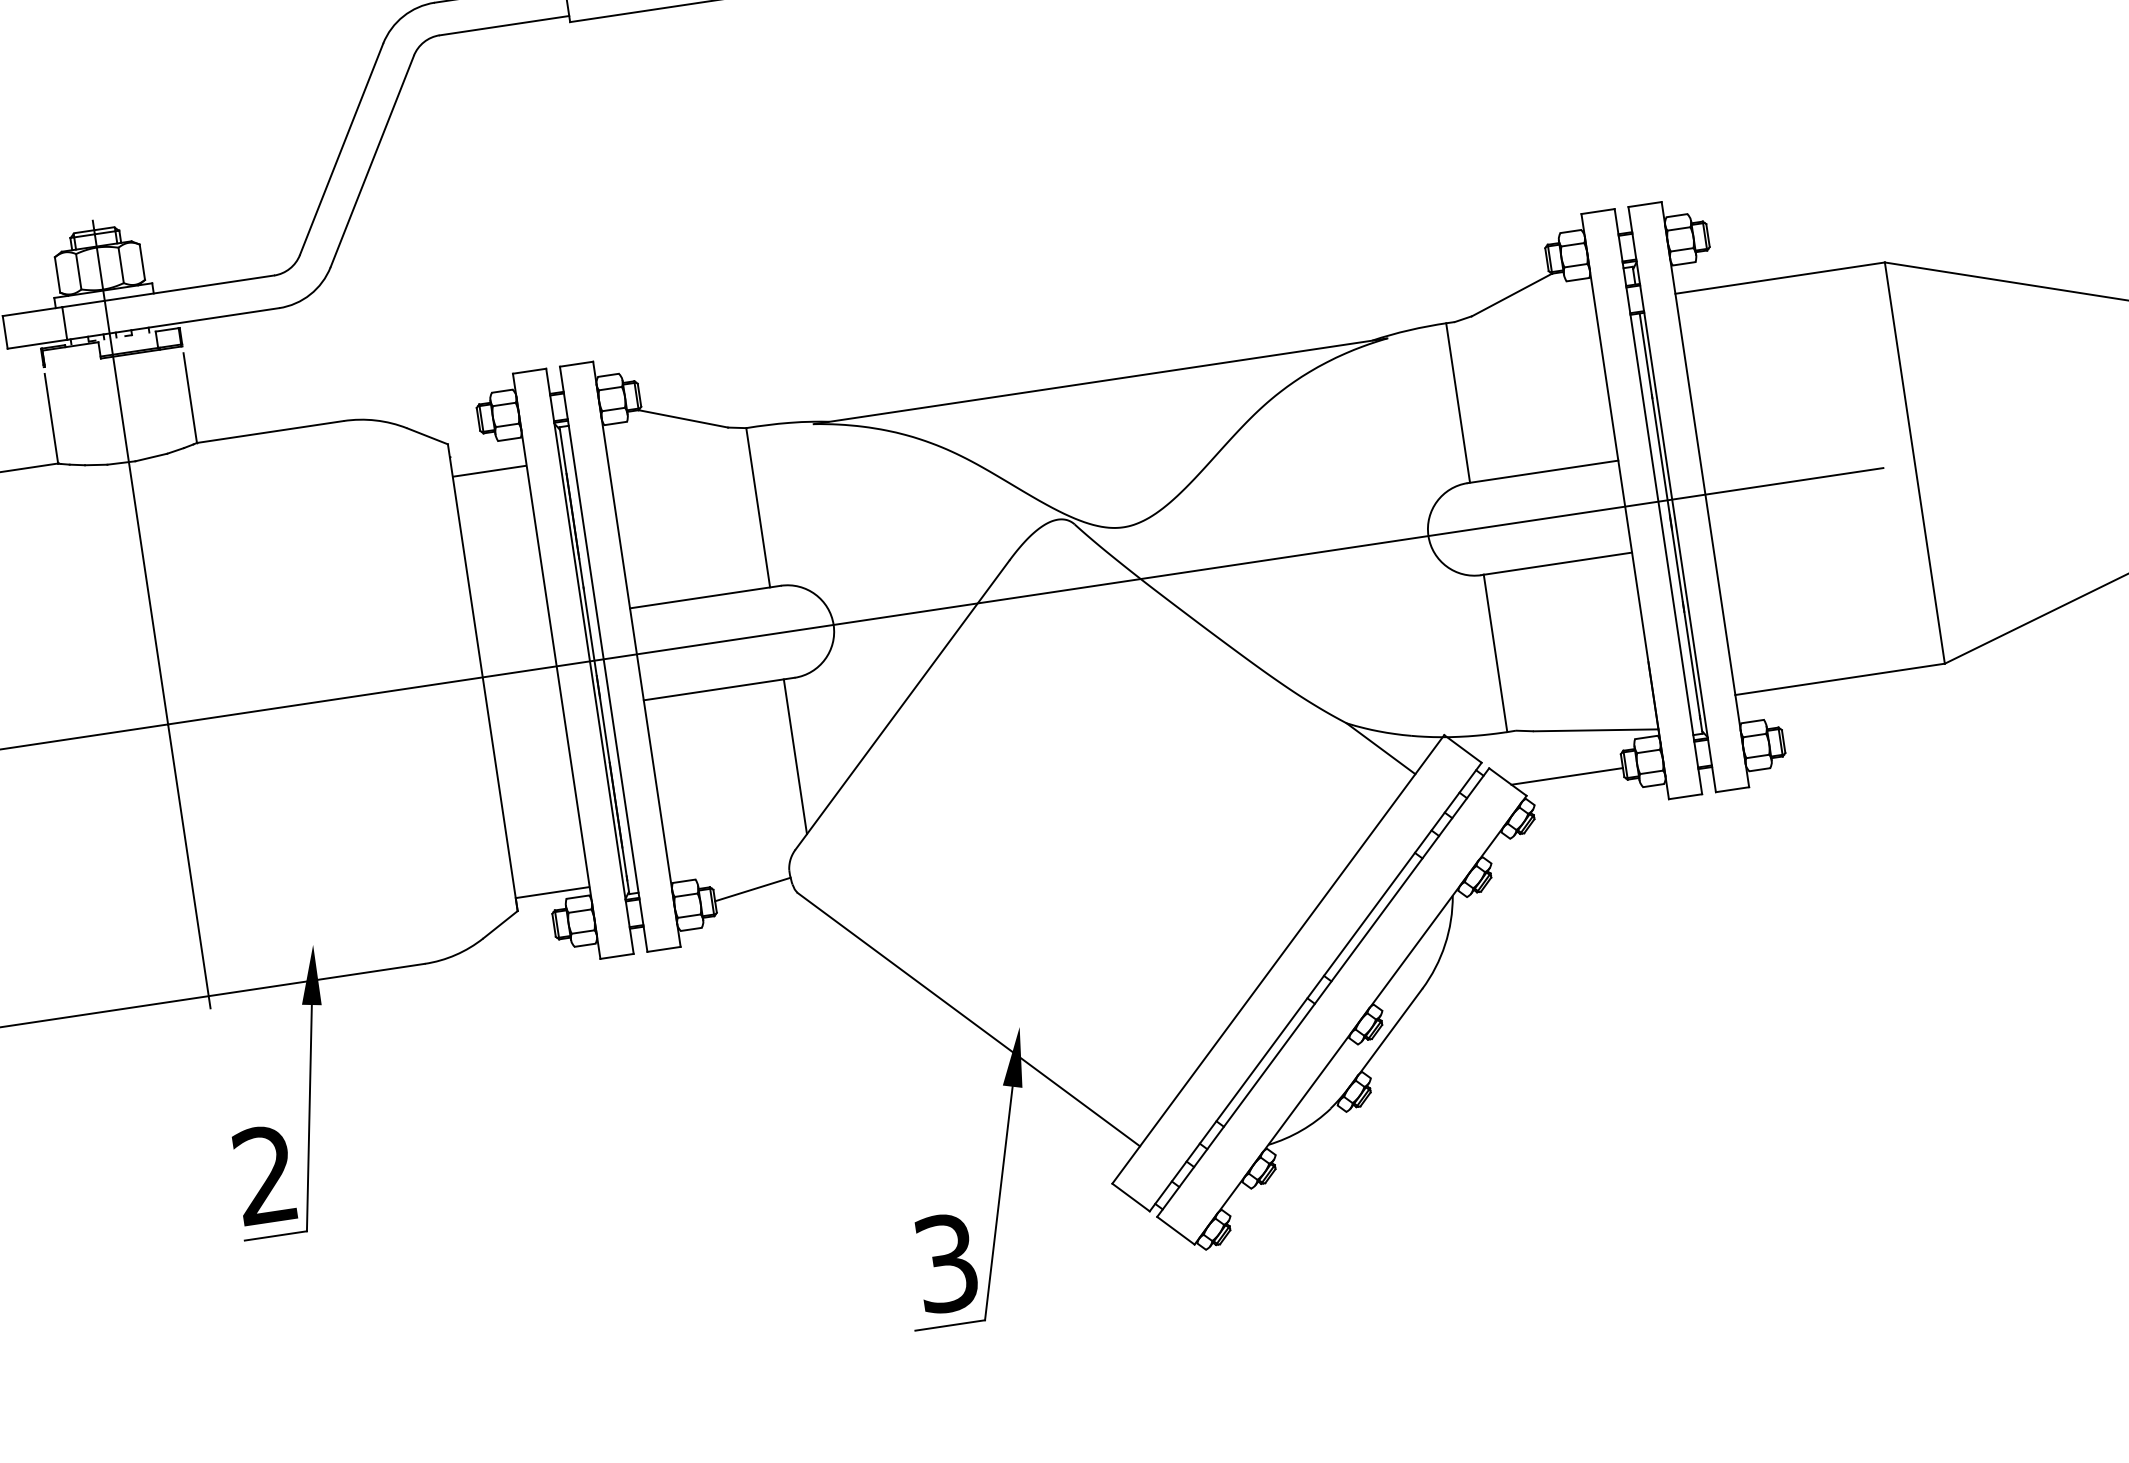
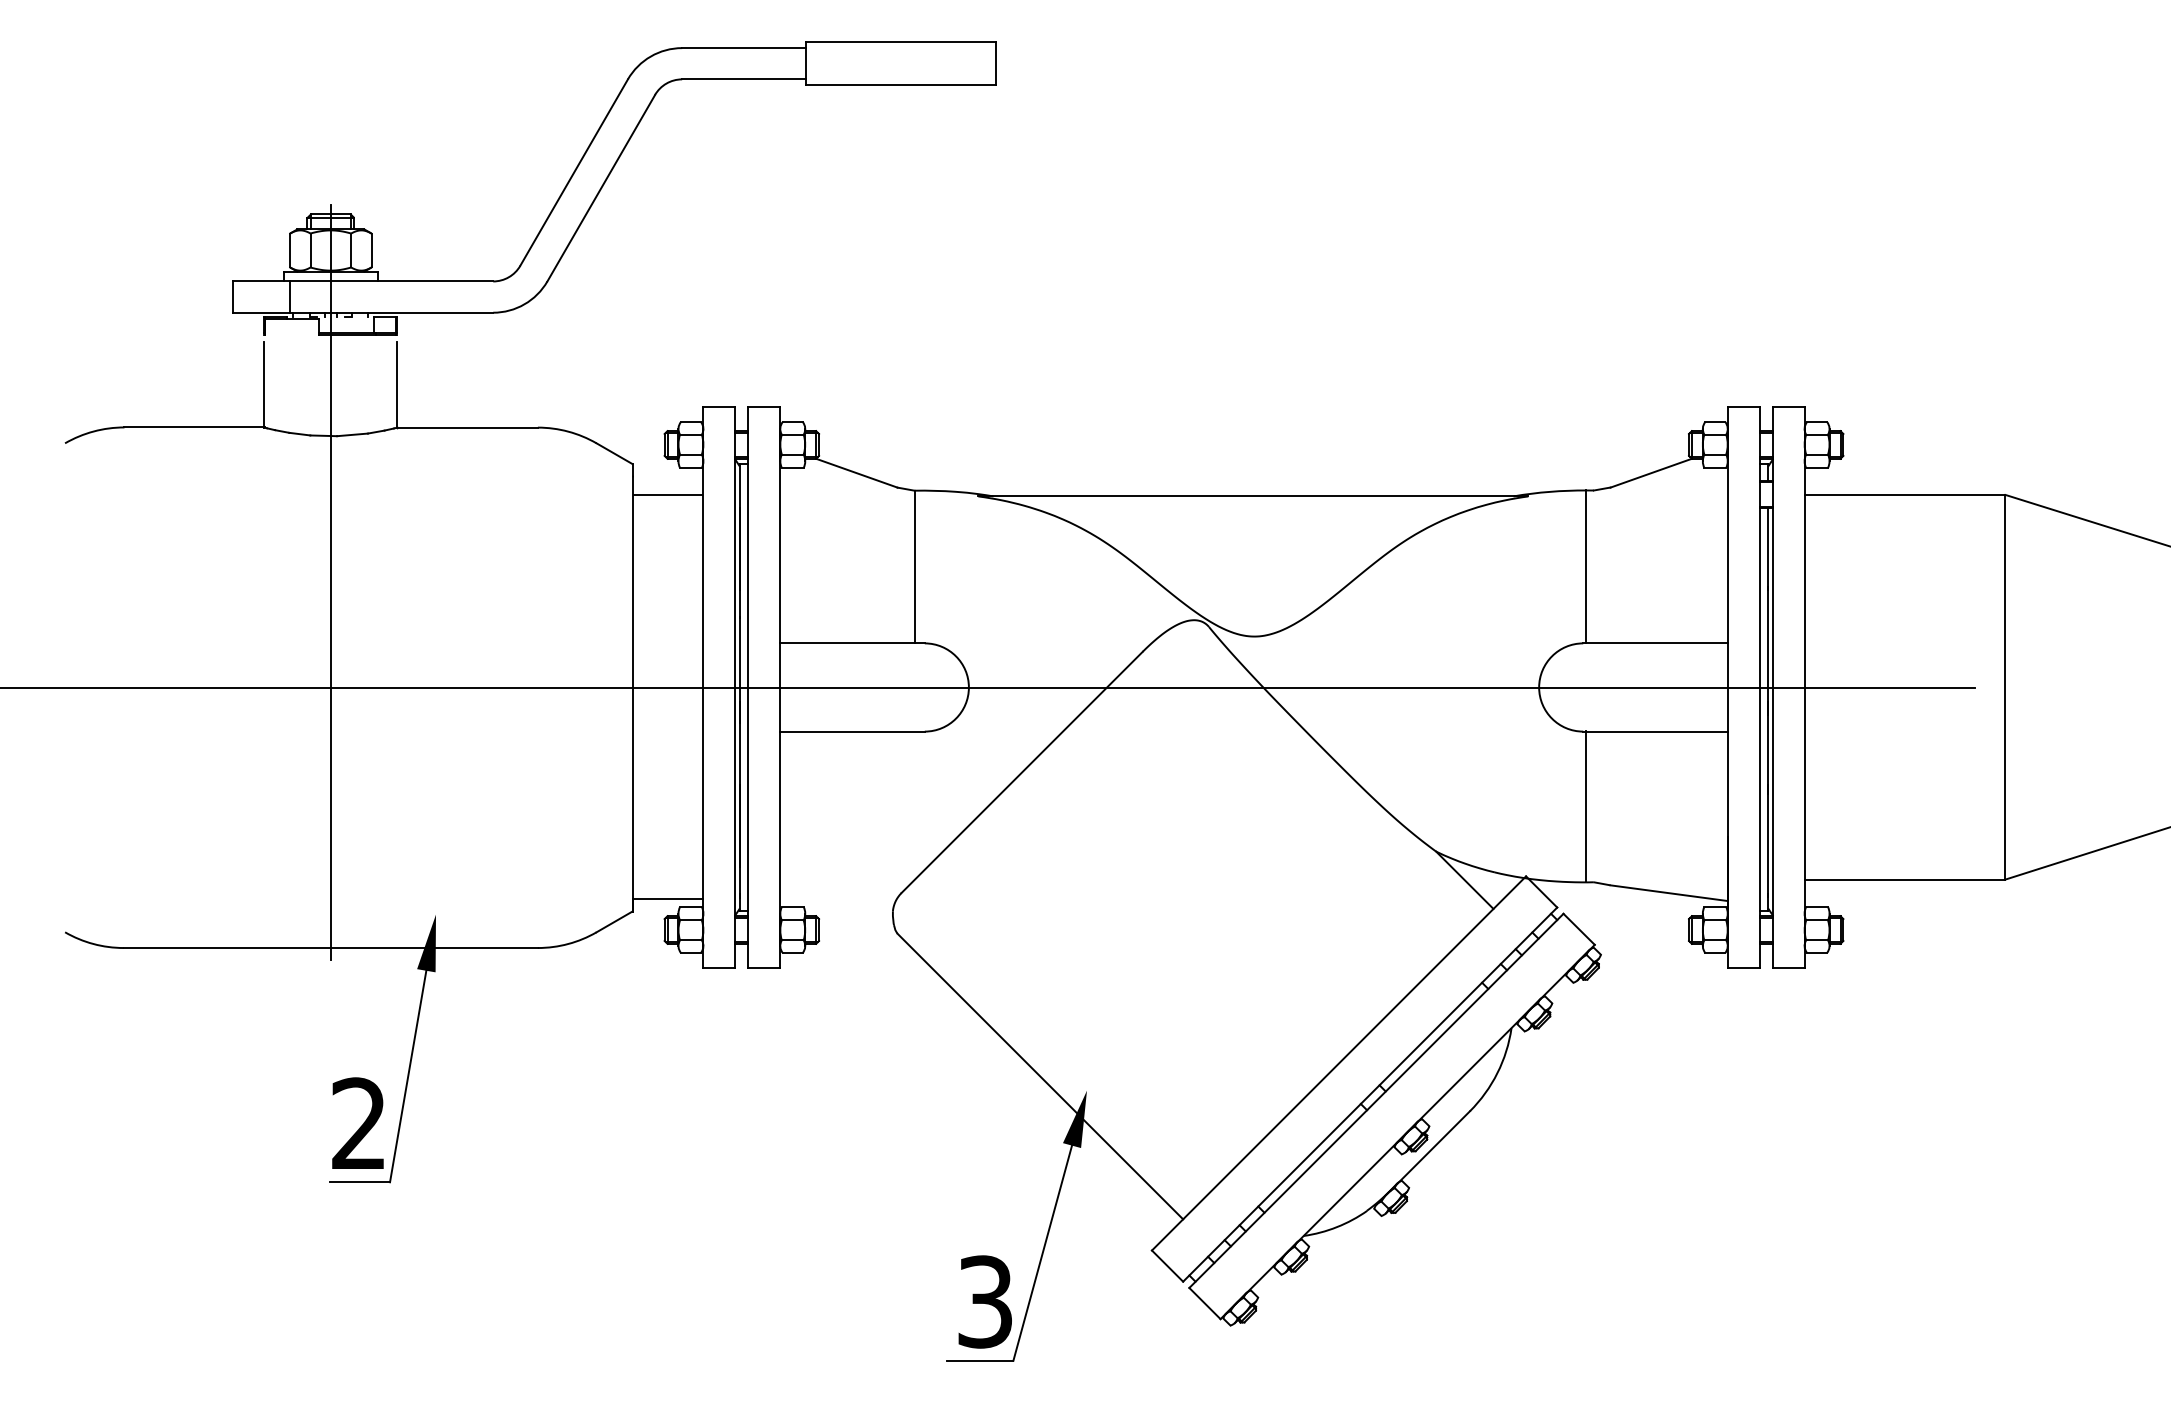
line: (795, 756) -> (914, 805), removed
line: (1567, 776) -> (1635, 932), removed
line: (753, 888) -> (856, 923), removed

